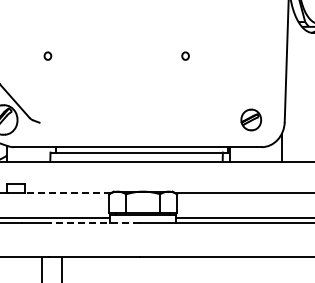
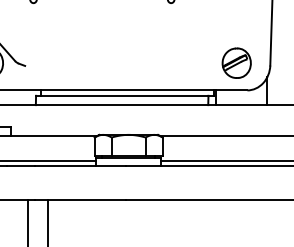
part: (251, 119) -> (237, 62), size x1.43
line: (67, 192) -> (53, 135), dashed -> solid
line: (94, 222) -> (80, 165), dashed -> solid

